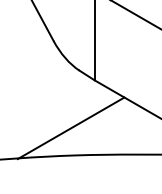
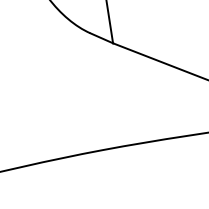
line: (70, 128) -> (90, 114), removed

